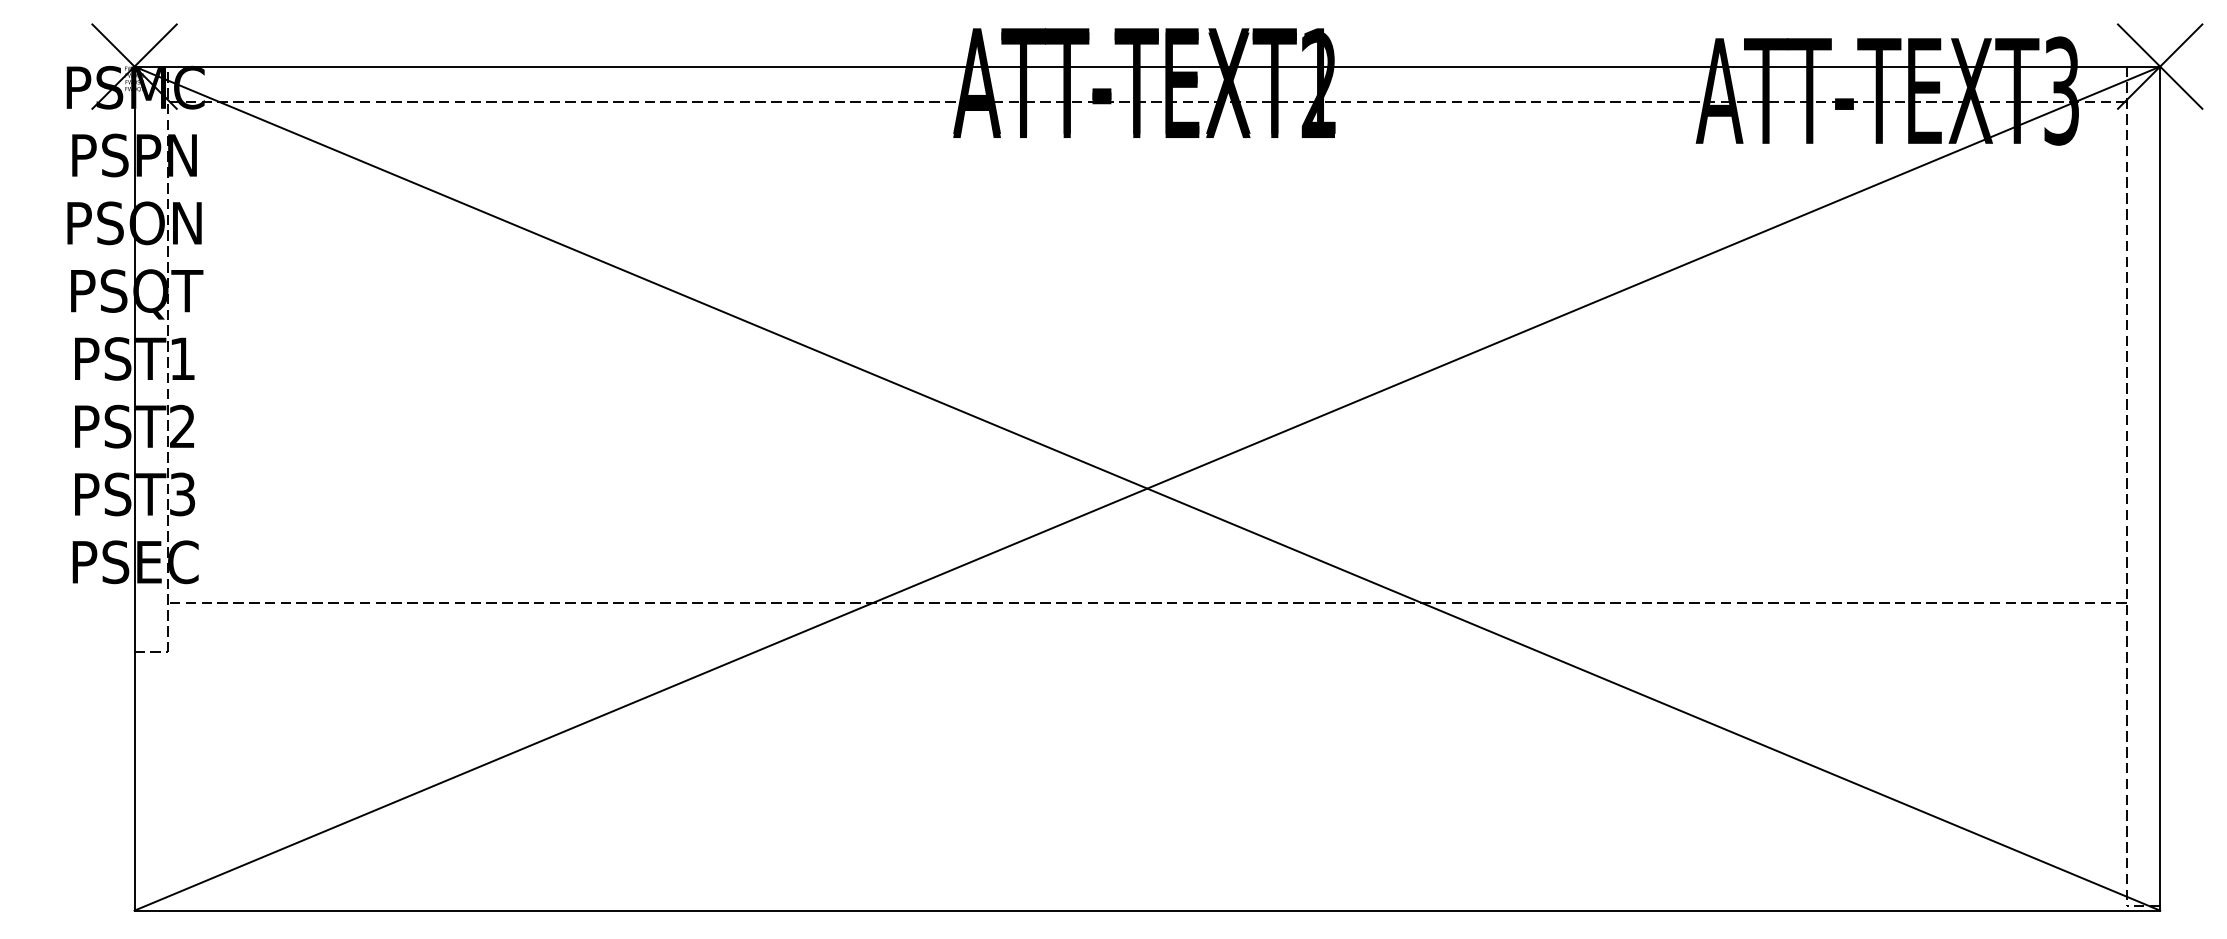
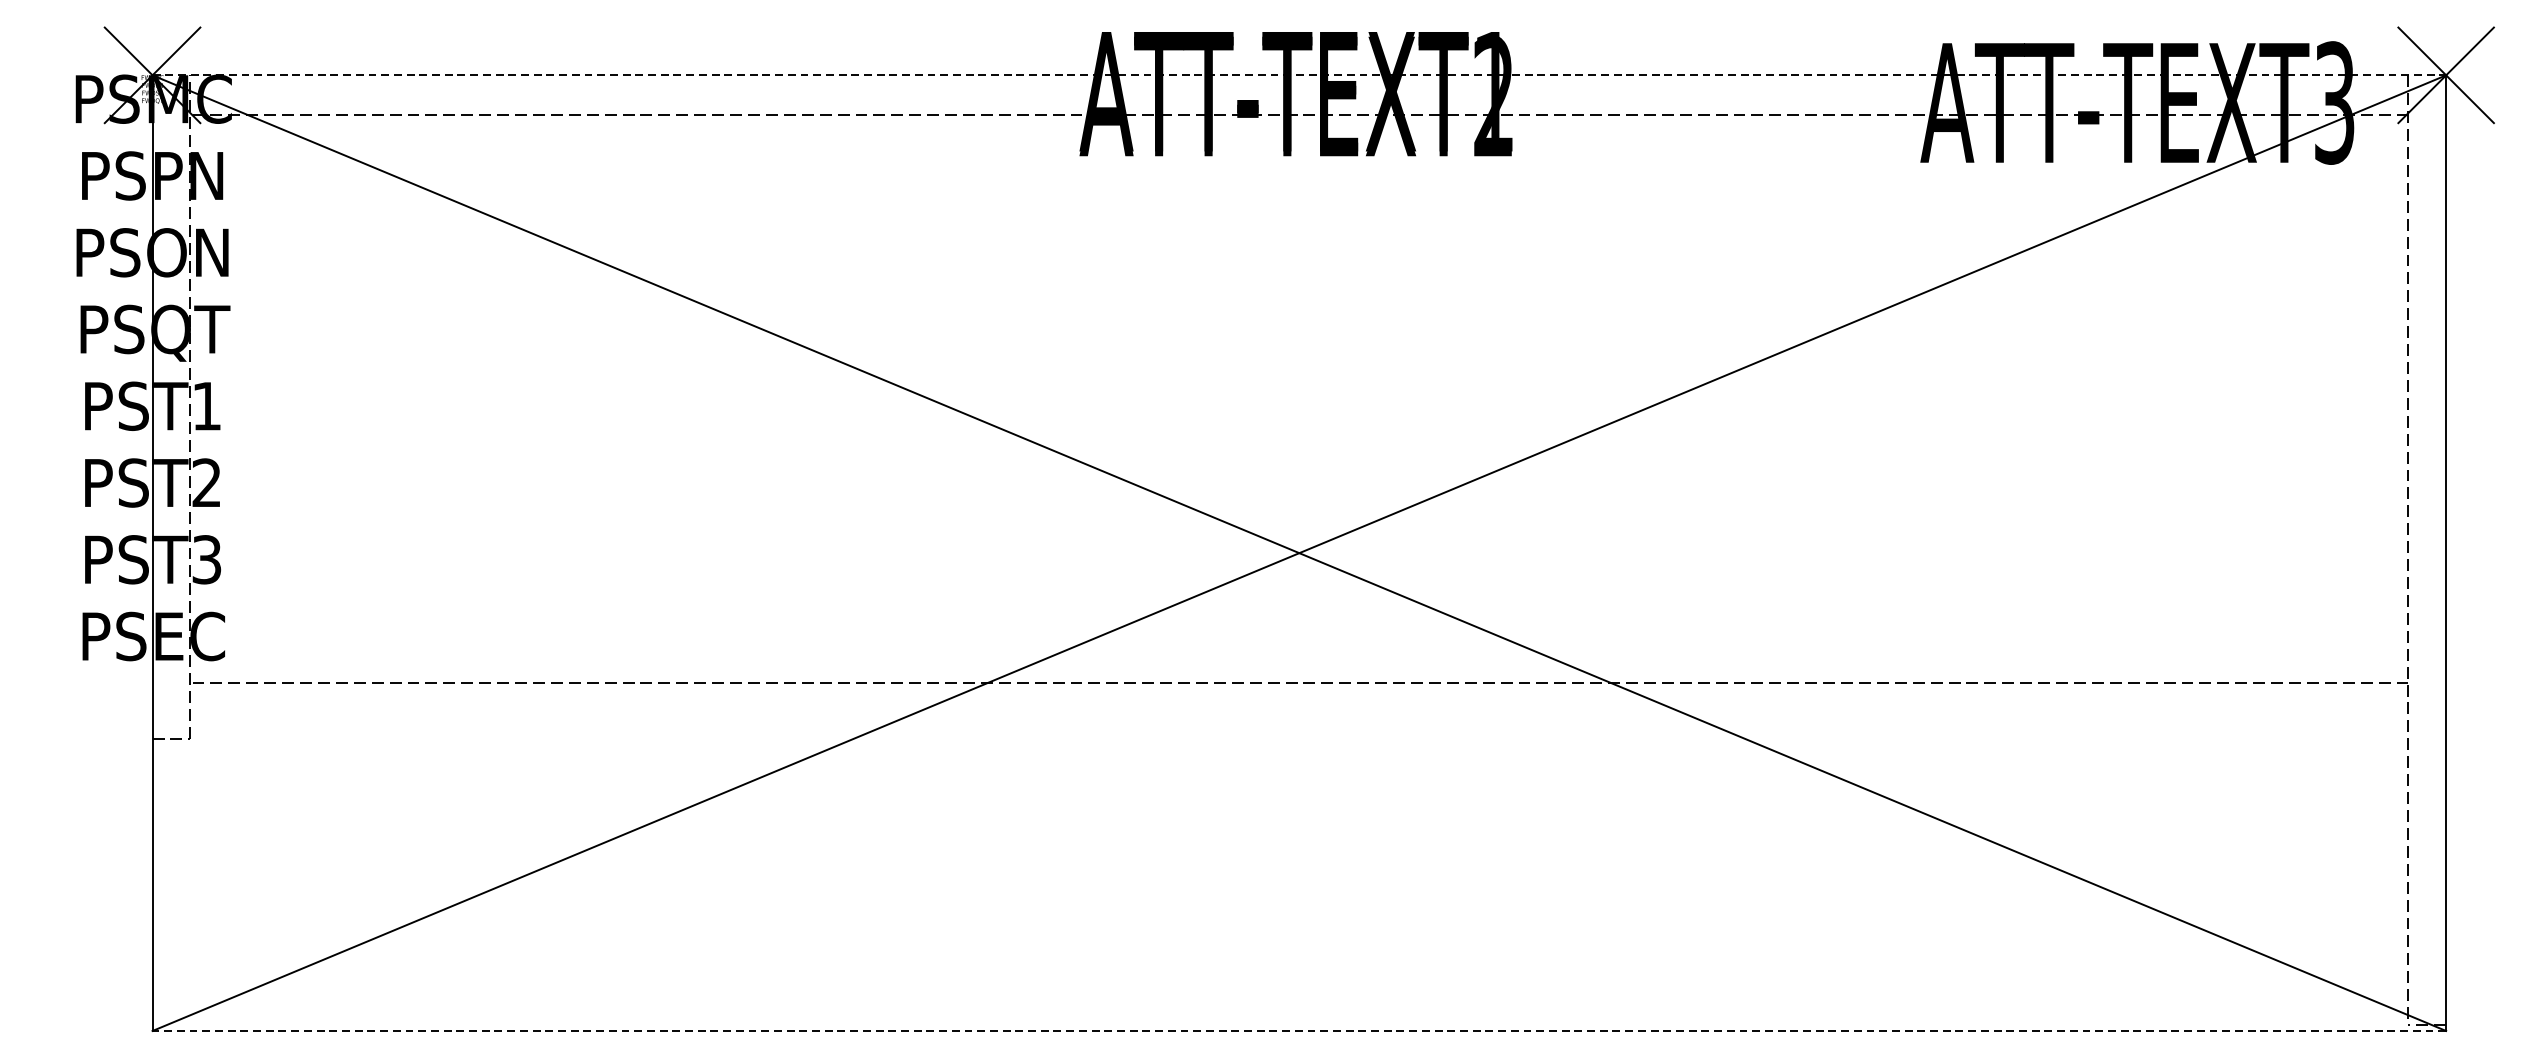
line: (1147, 66) -> (1299, 75), solid -> dashed
line: (1147, 910) -> (1299, 1030), solid -> dashed

